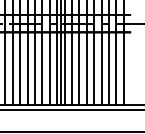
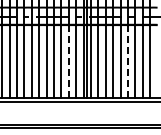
line: (42, 69) -> (68, 62), solid -> dashed
line: (101, 69) -> (127, 62), solid -> dashed

